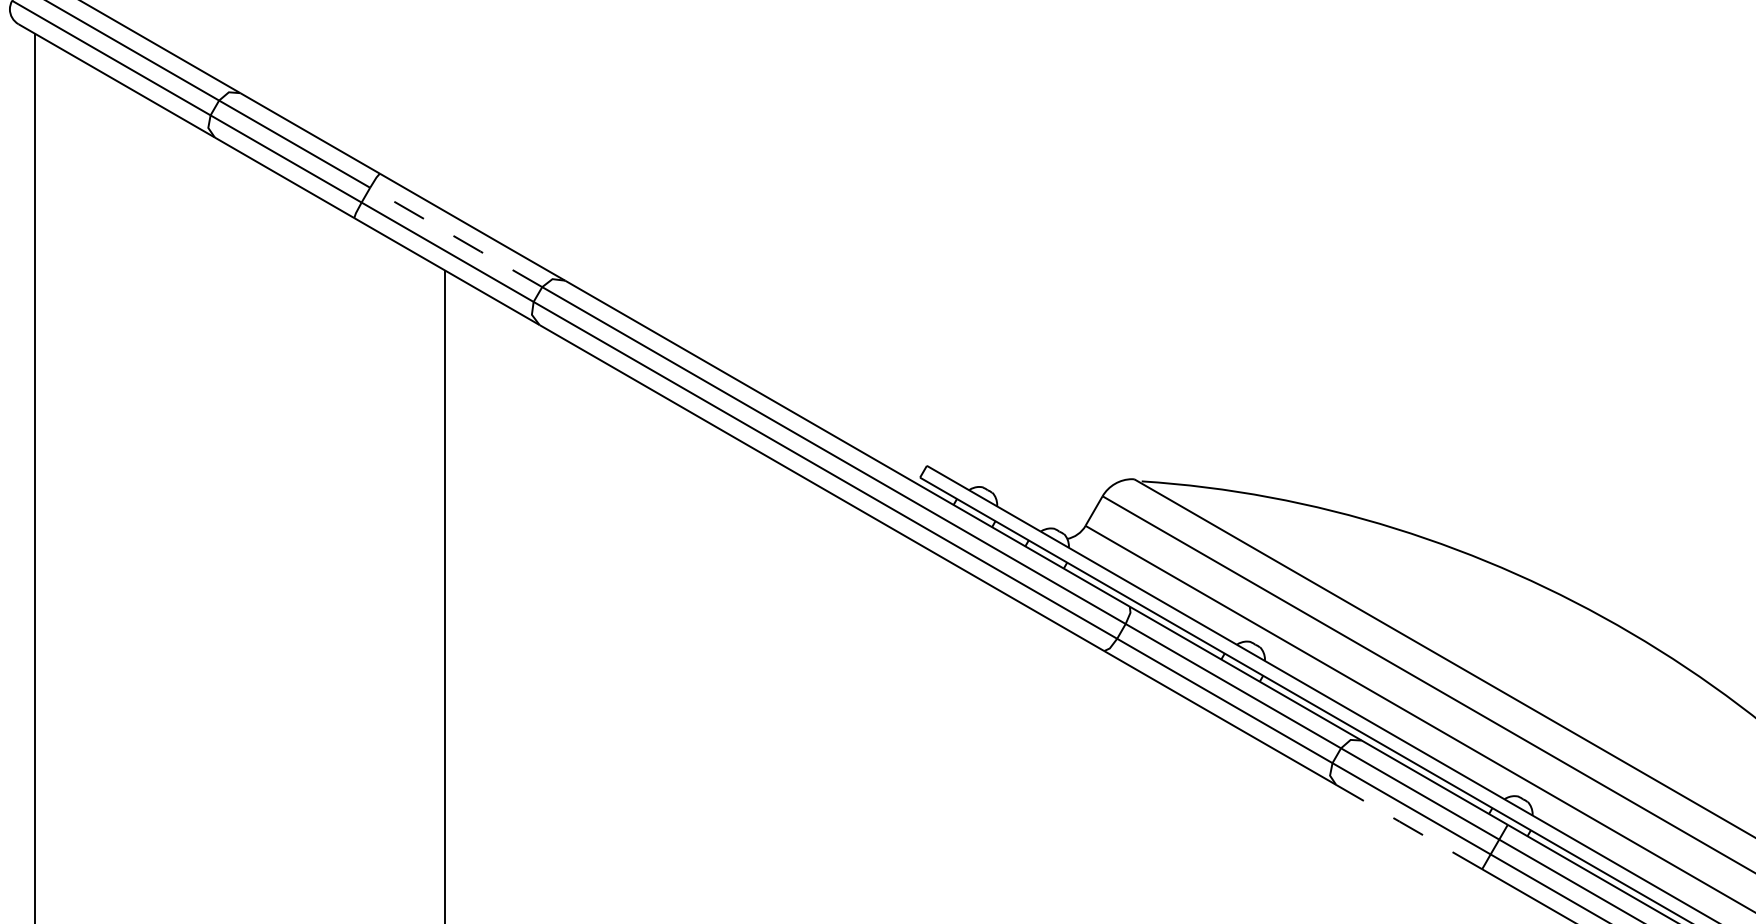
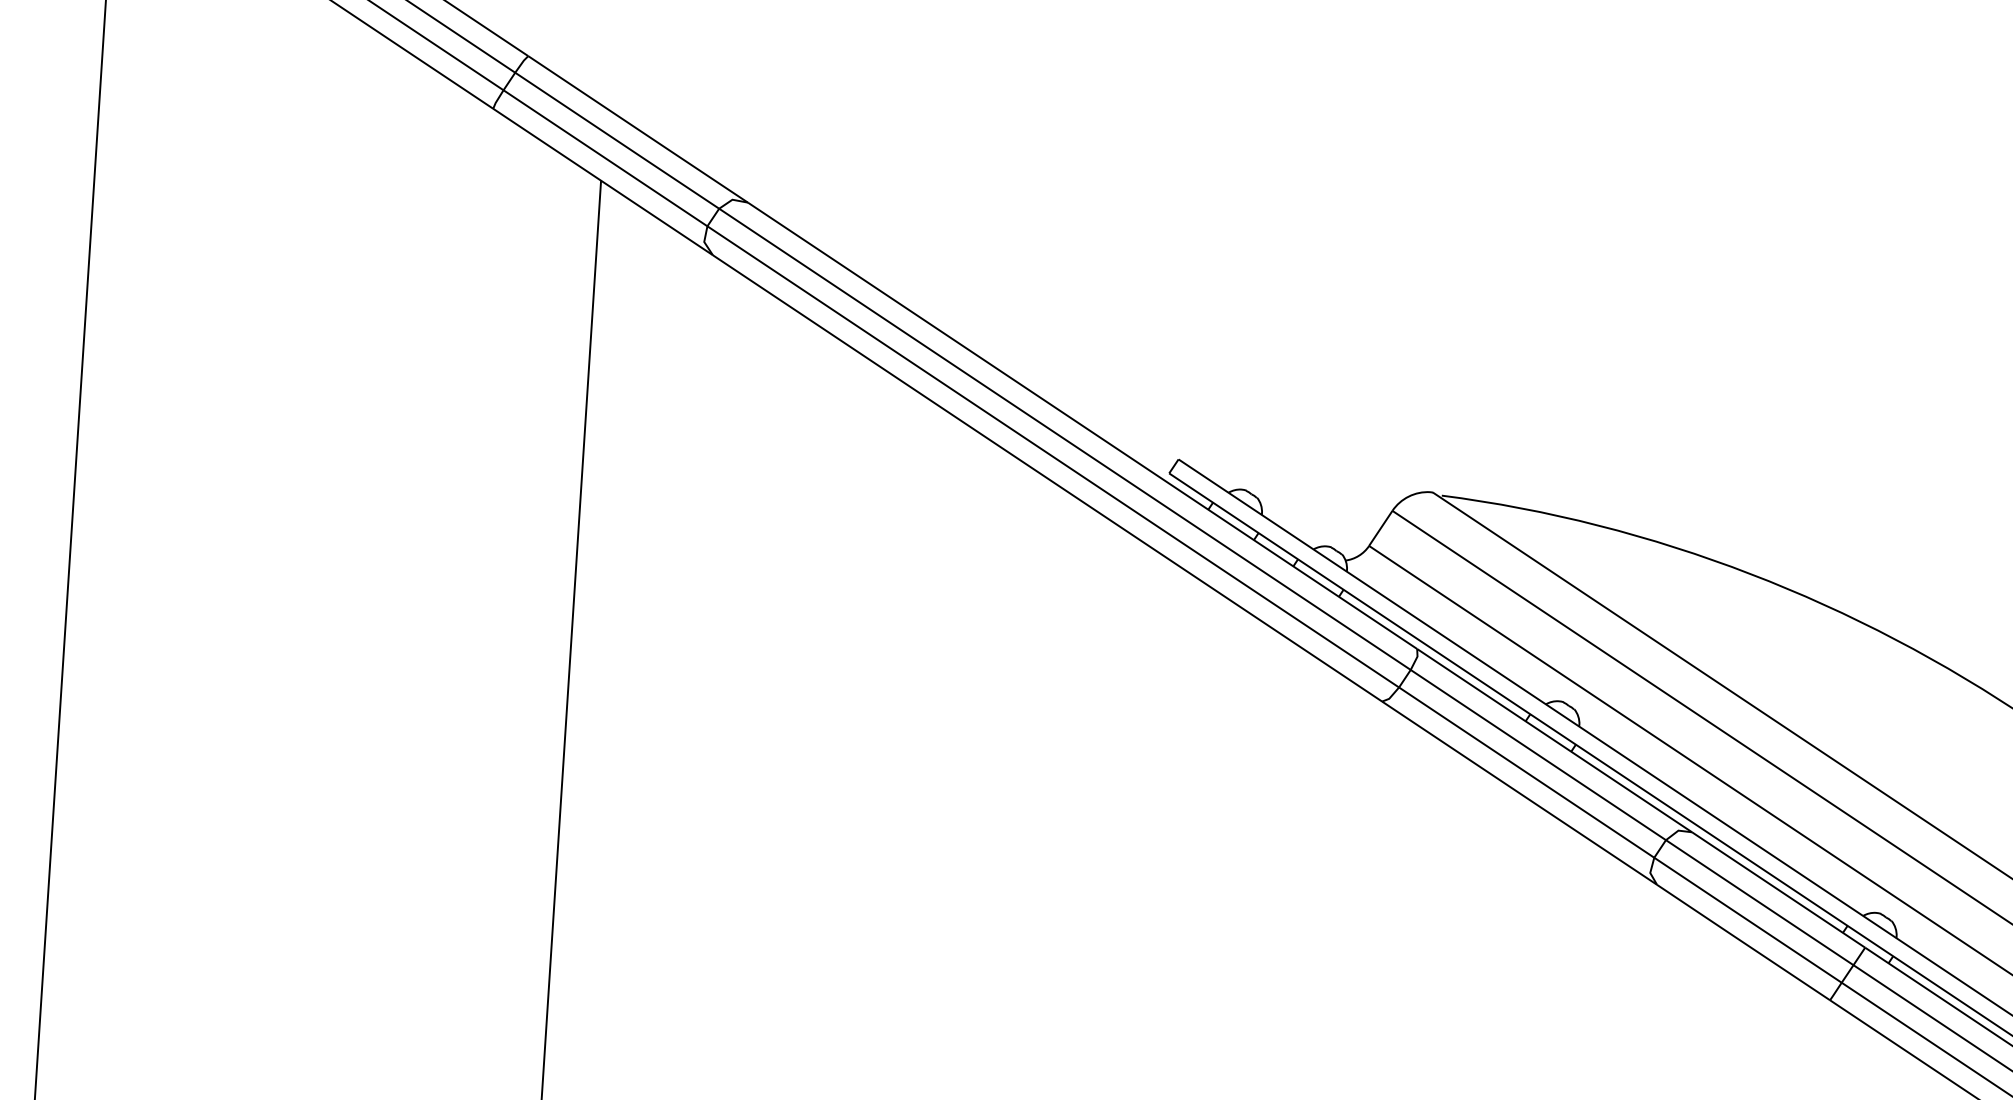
line: (456, 237) -> (617, 140), dashed -> solid
line: (1408, 826) -> (1742, 941), dashed -> solid

